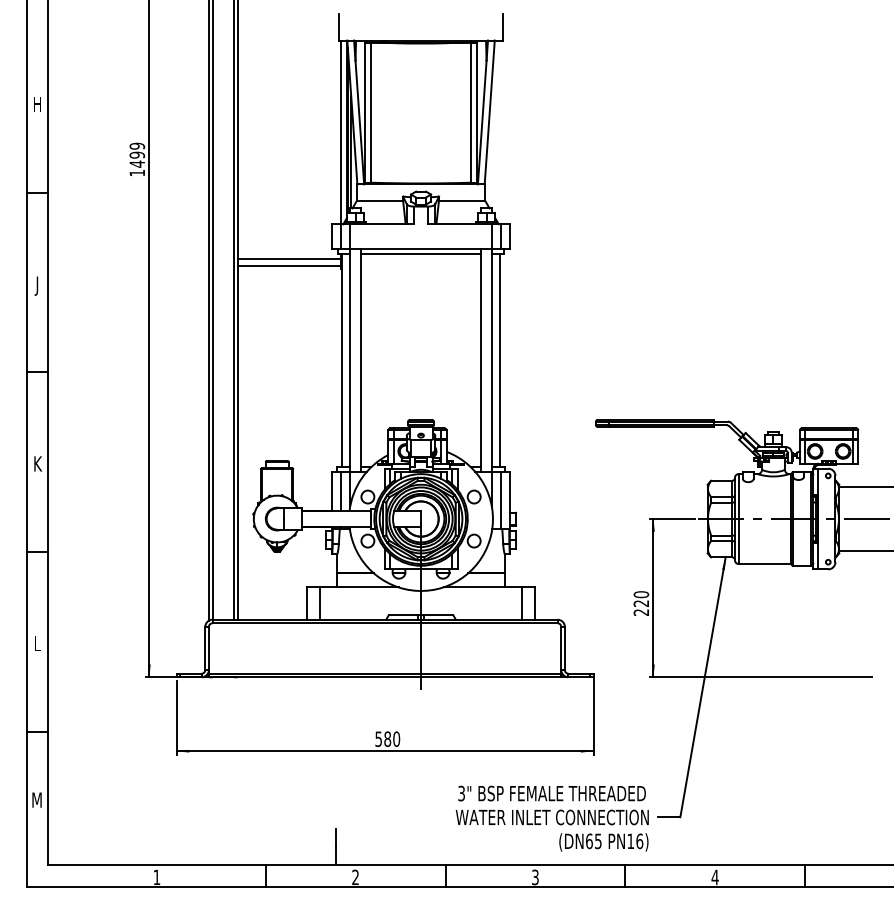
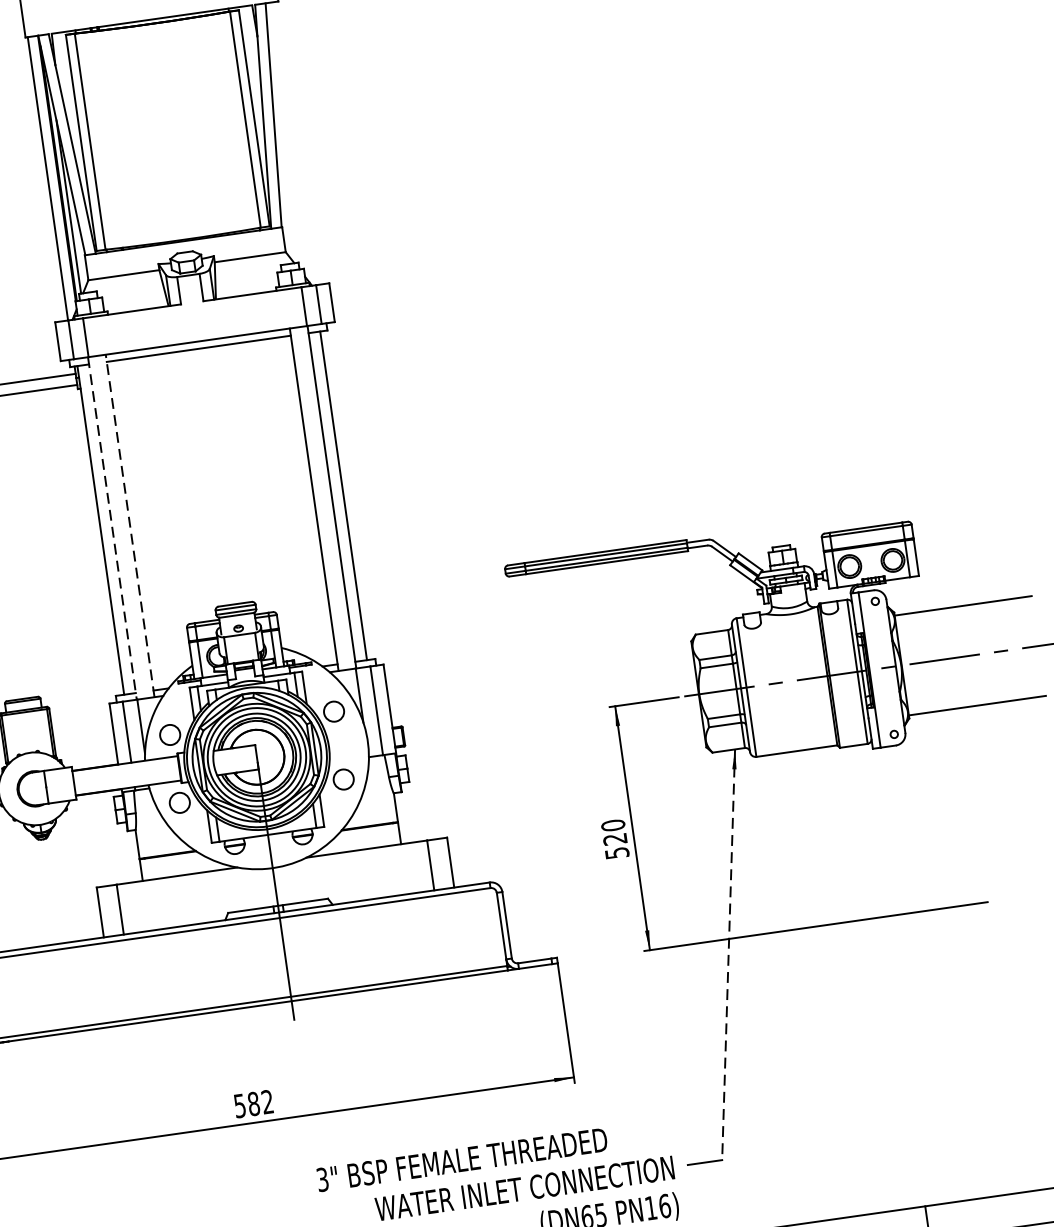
line: (361, 360) -> (130, 525), solid -> dashed
line: (349, 361) -> (112, 530), solid -> dashed
text: (641, 612) -> (617, 852), 220 -> 520
line: (703, 687) -> (729, 954), solid -> dashed
text: (396, 738) -> (267, 1100), 580 -> 582
text: (551, 793) -> (461, 1159), moved

